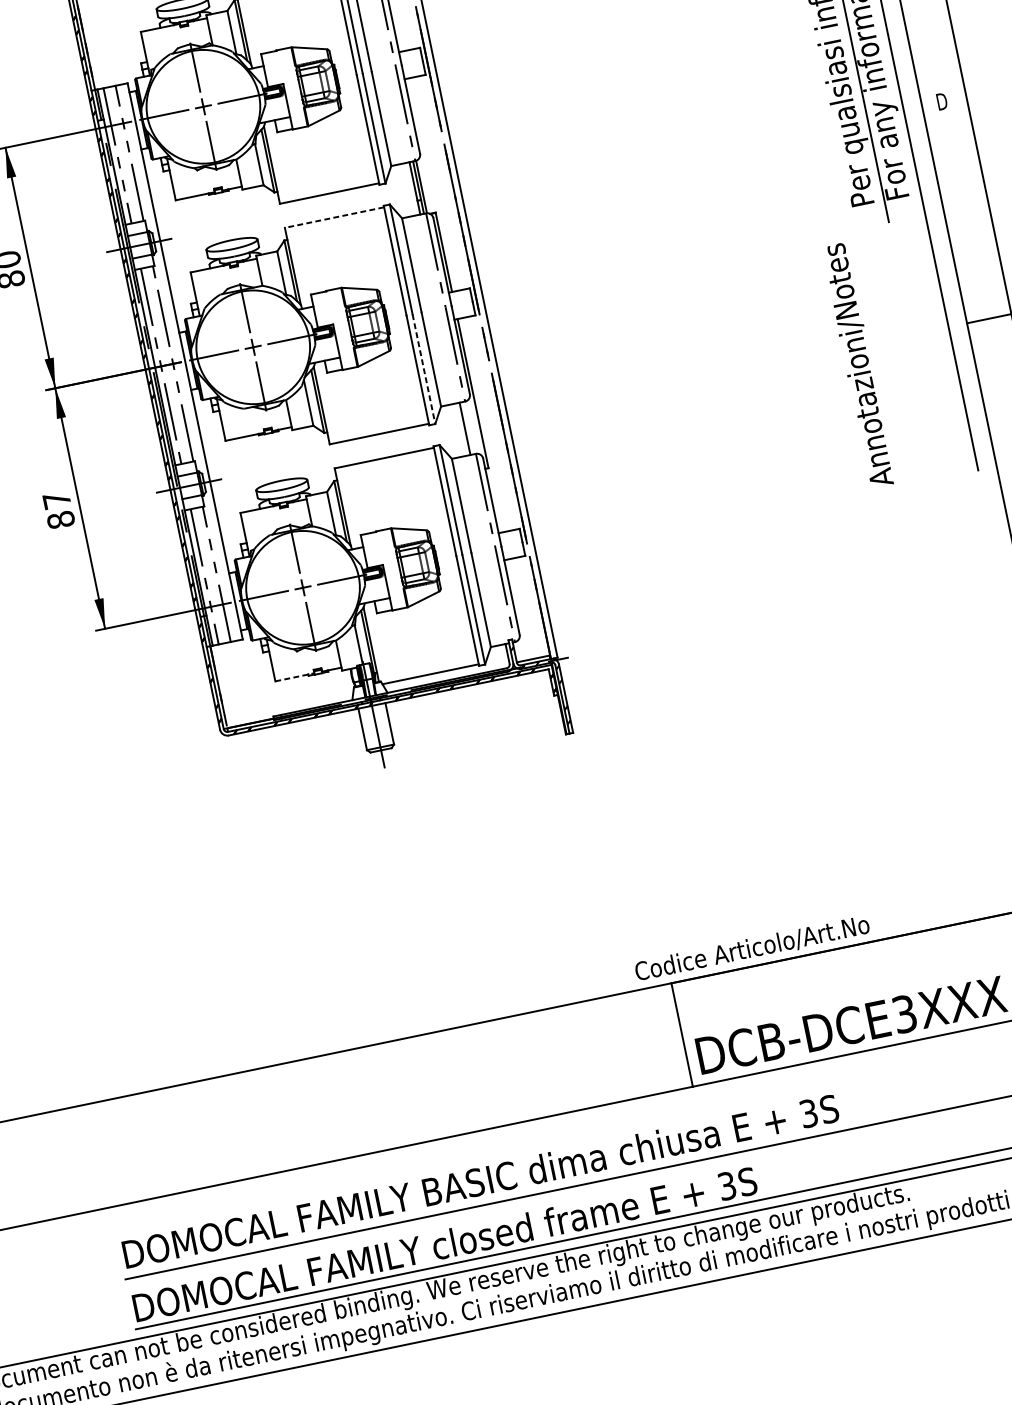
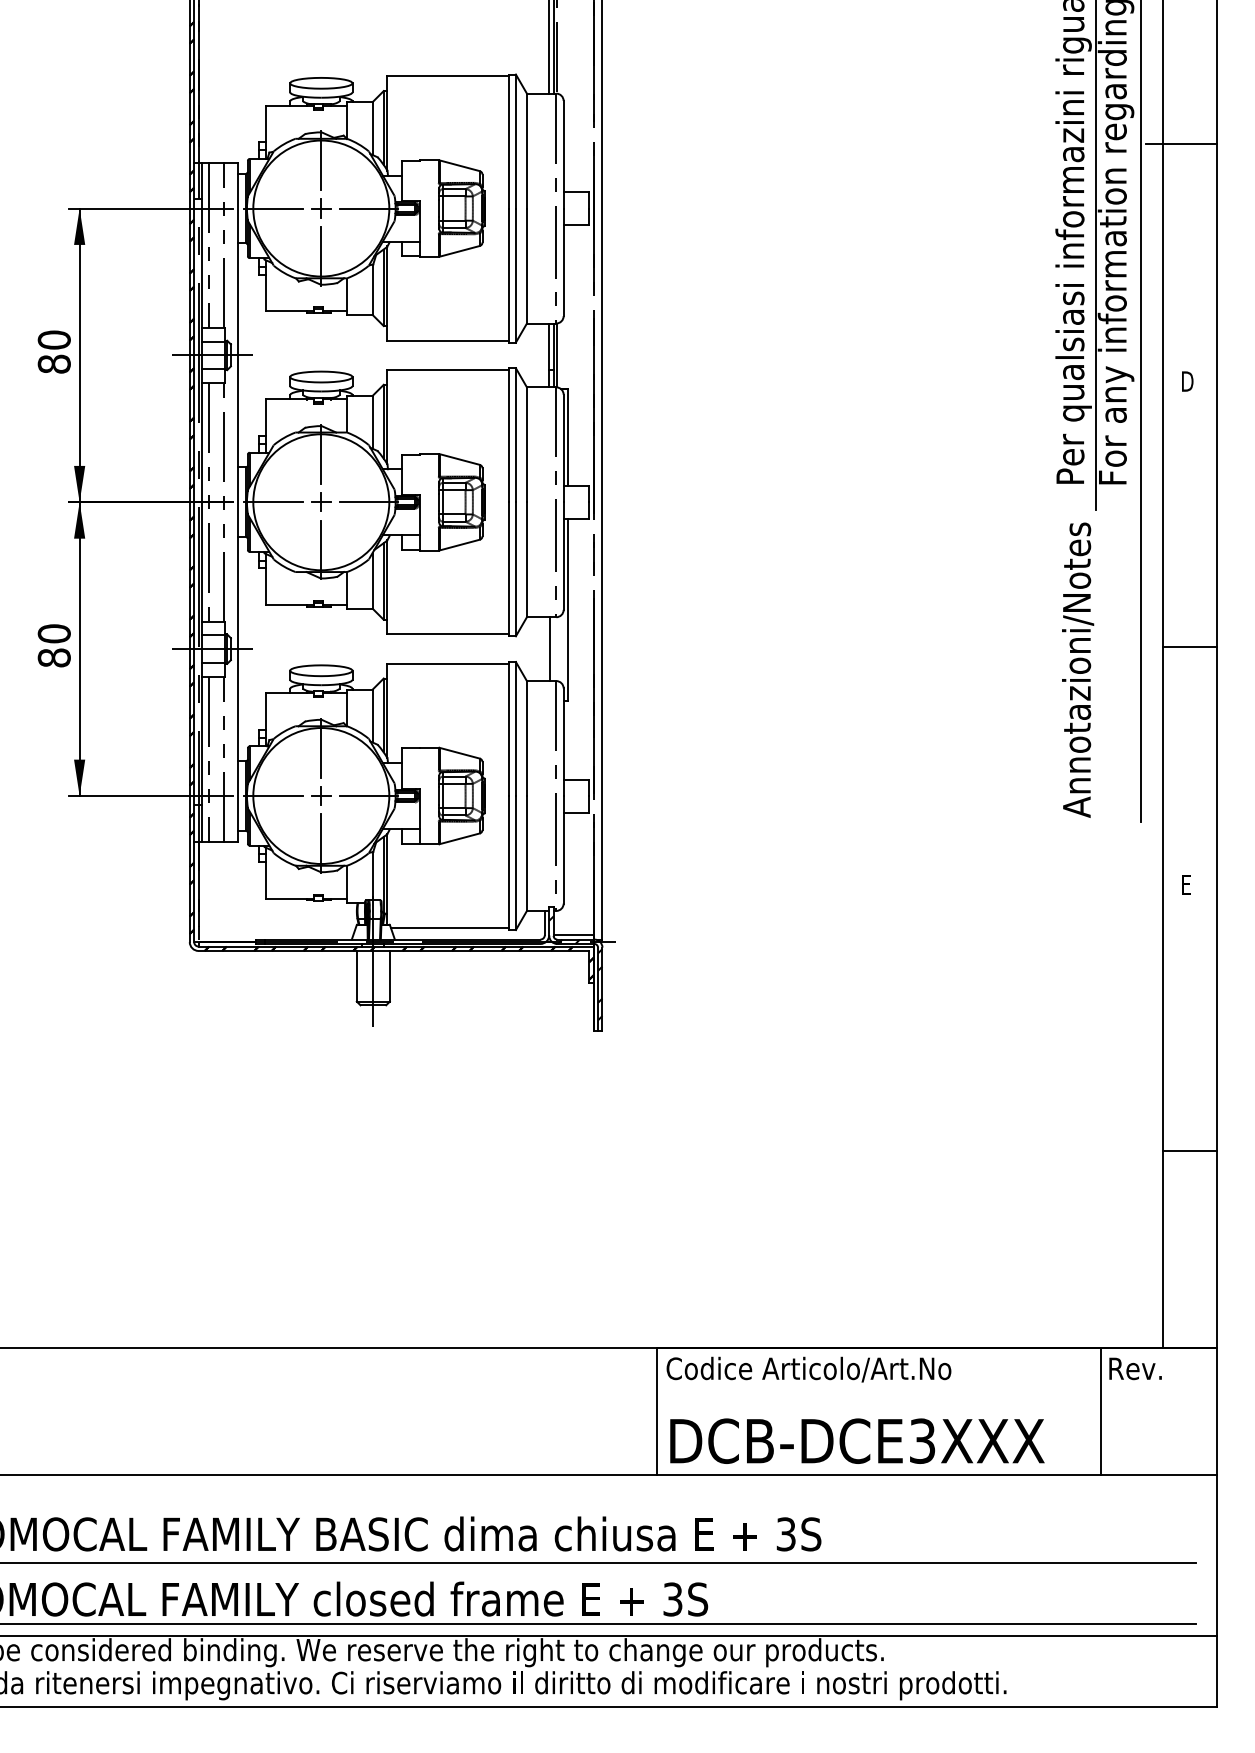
line: (334, 218) -> (447, 370), dashed -> solid
text: (859, 364) -> (1078, 669), moved
line: (423, 369) -> (515, 569), dashed -> solid
text: (56, 500) -> (53, 633), 87 -> 80
line: (295, 676) -> (290, 898), dashed -> solid
text: (751, 948) -> (808, 1369), moved

